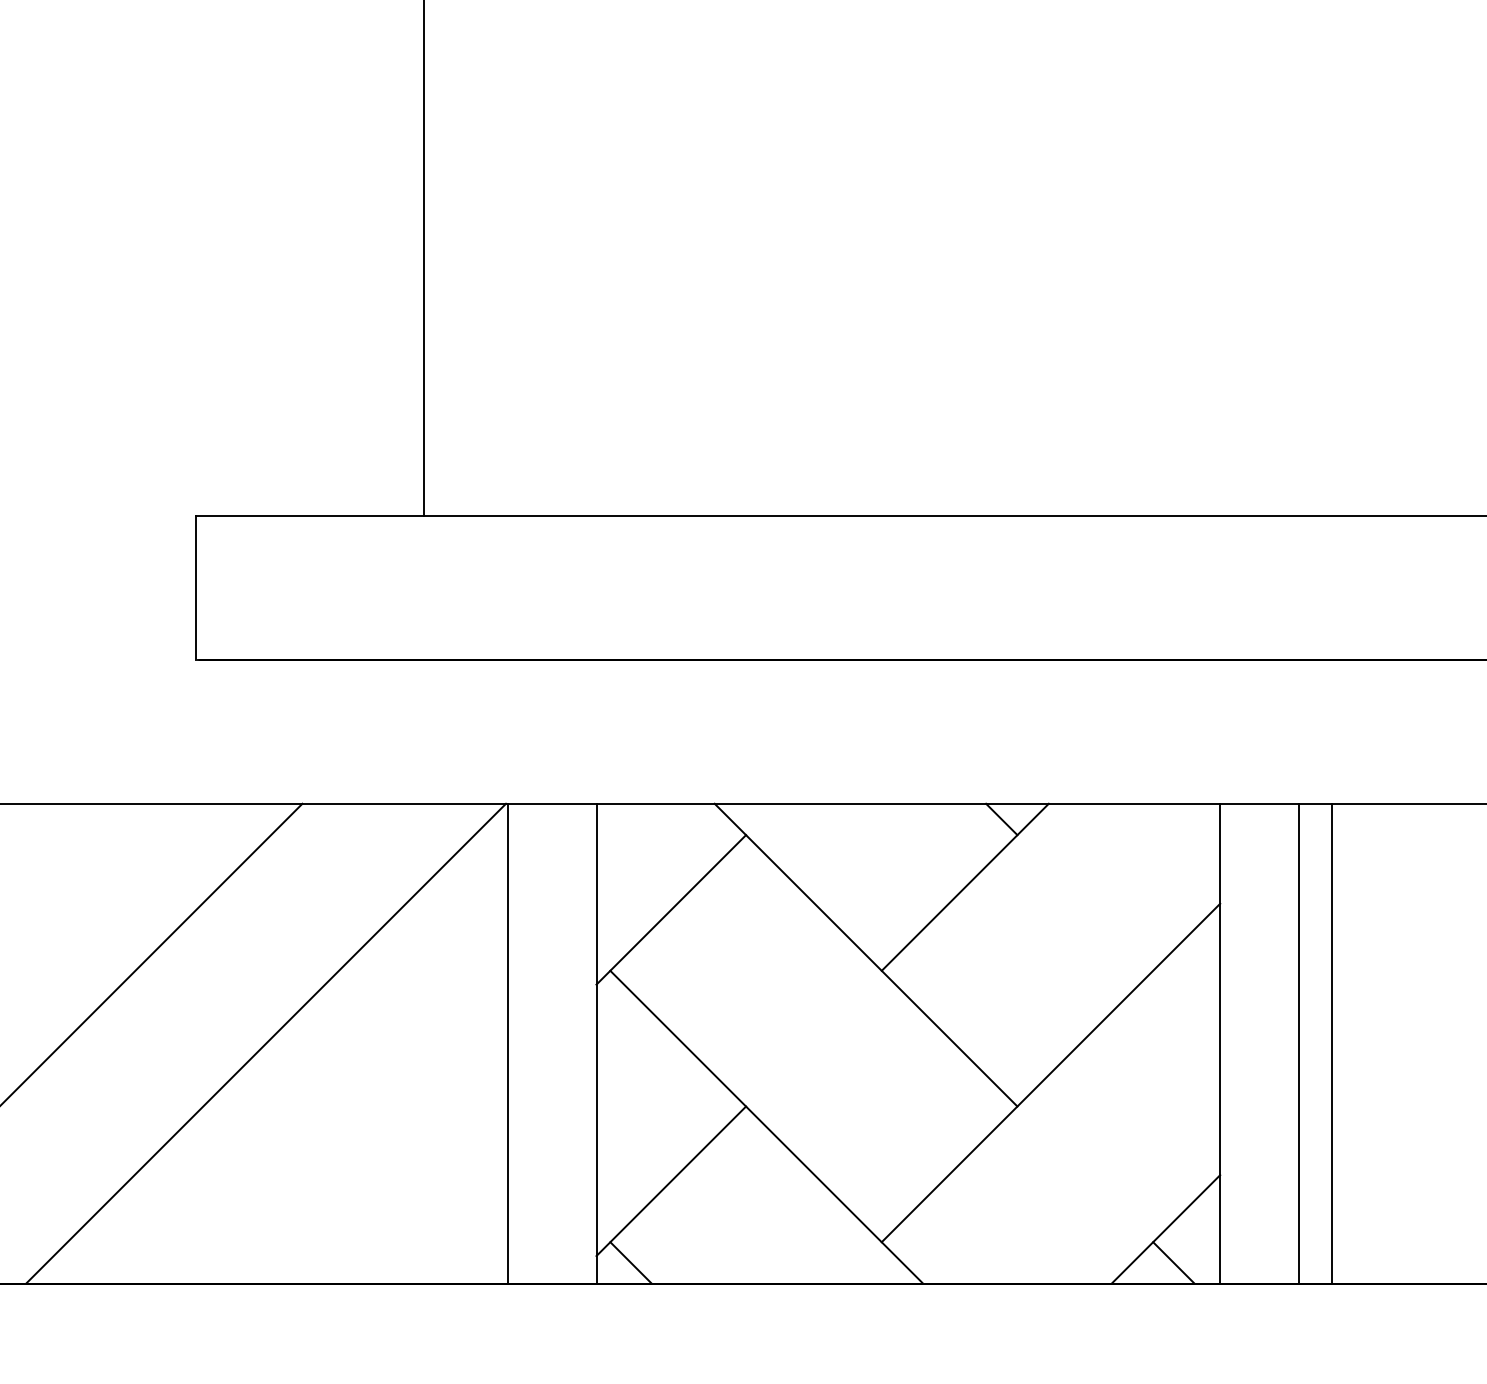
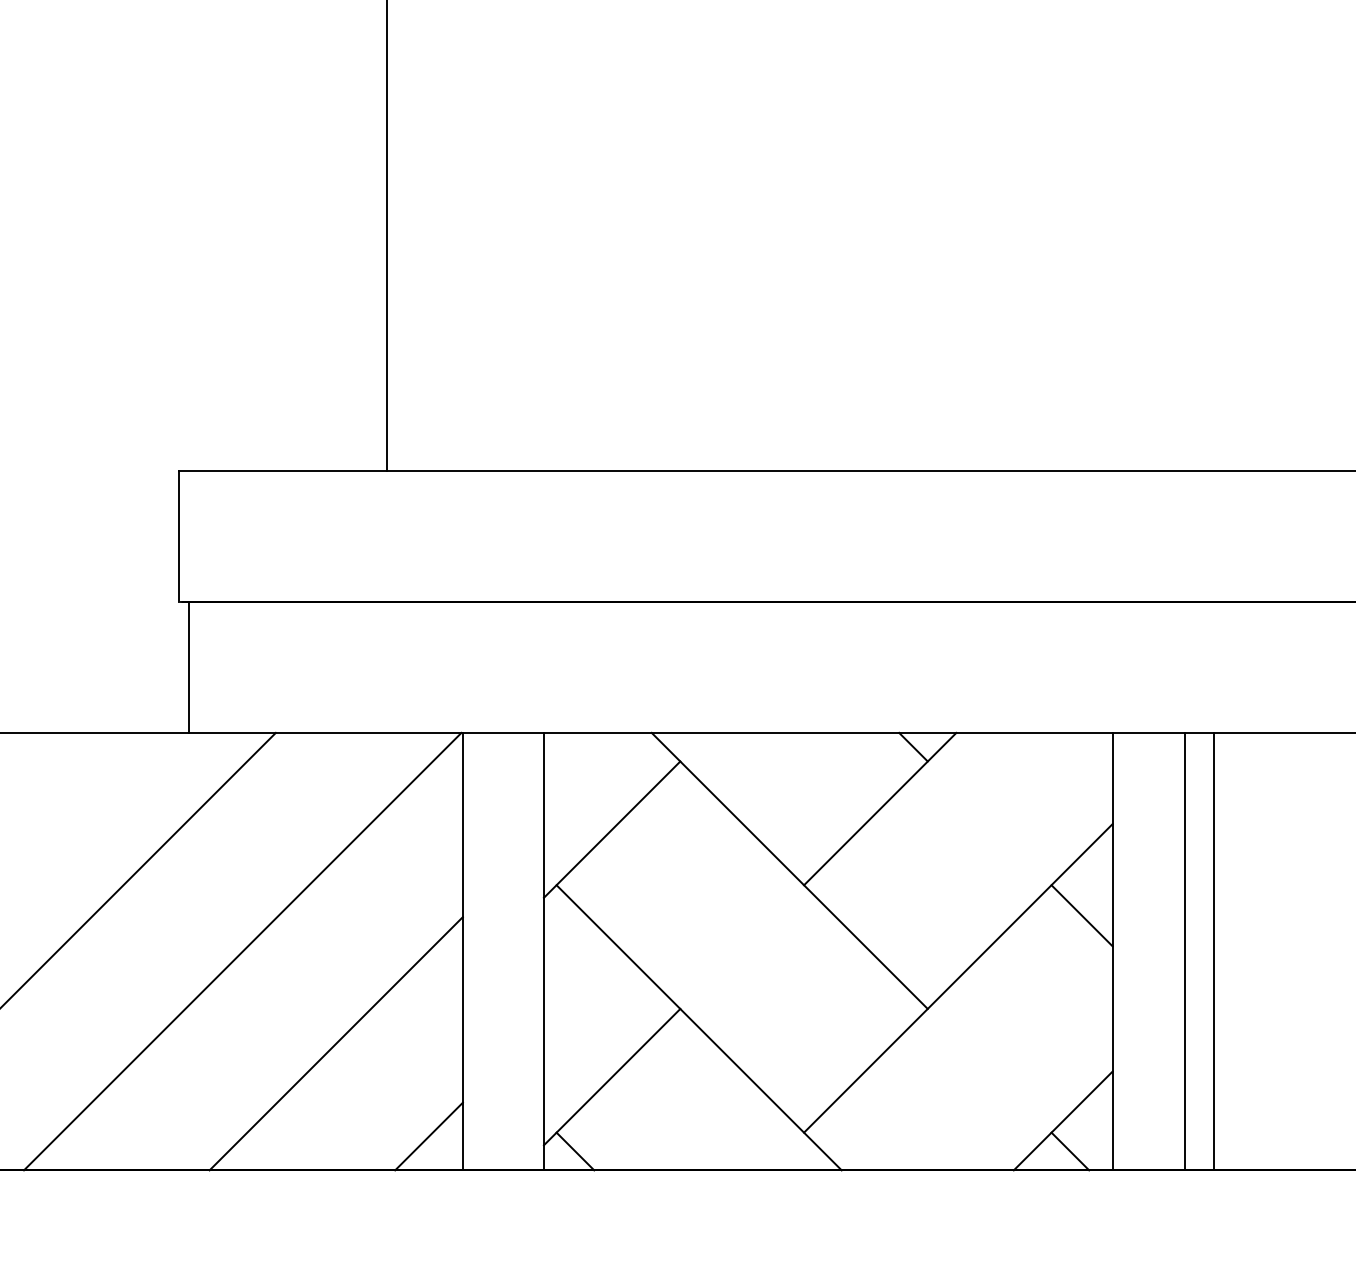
line: (207, 731) -> (189, 667), added
line: (1186, 1003) -> (1081, 915), added
line: (368, 1144) -> (336, 1043), added
line: (470, 1246) -> (429, 1136), added

